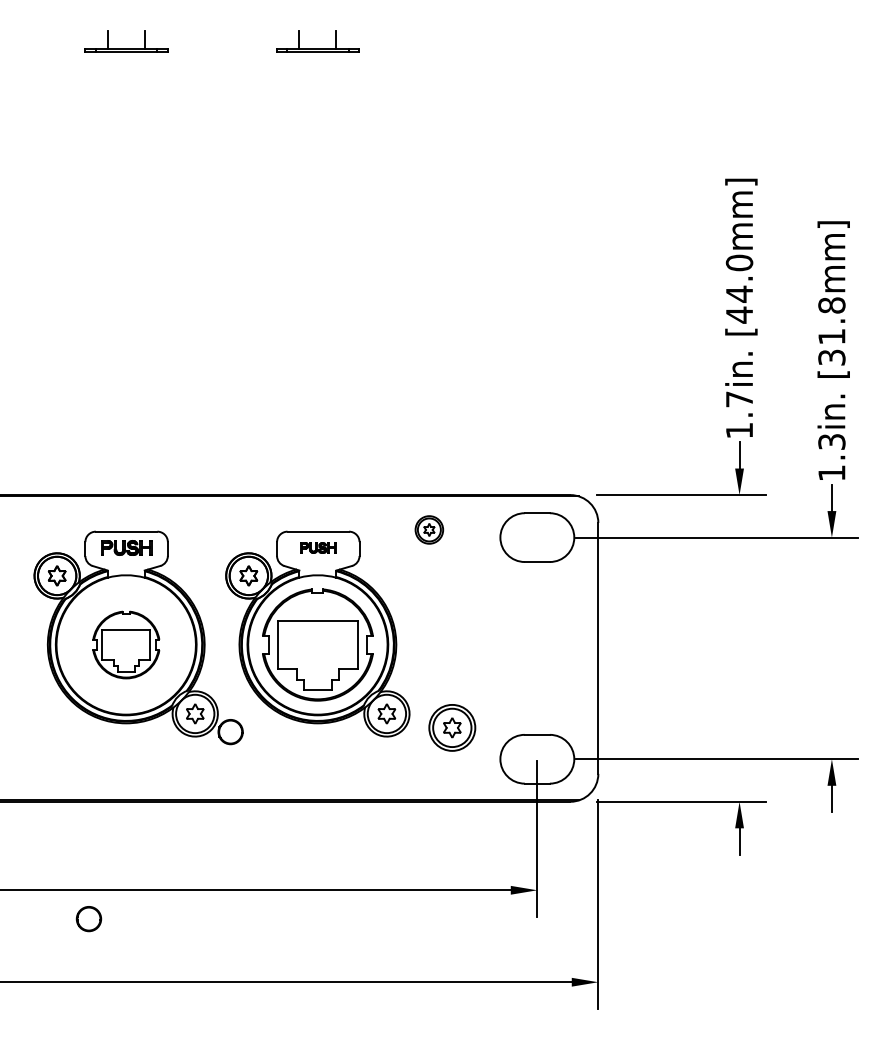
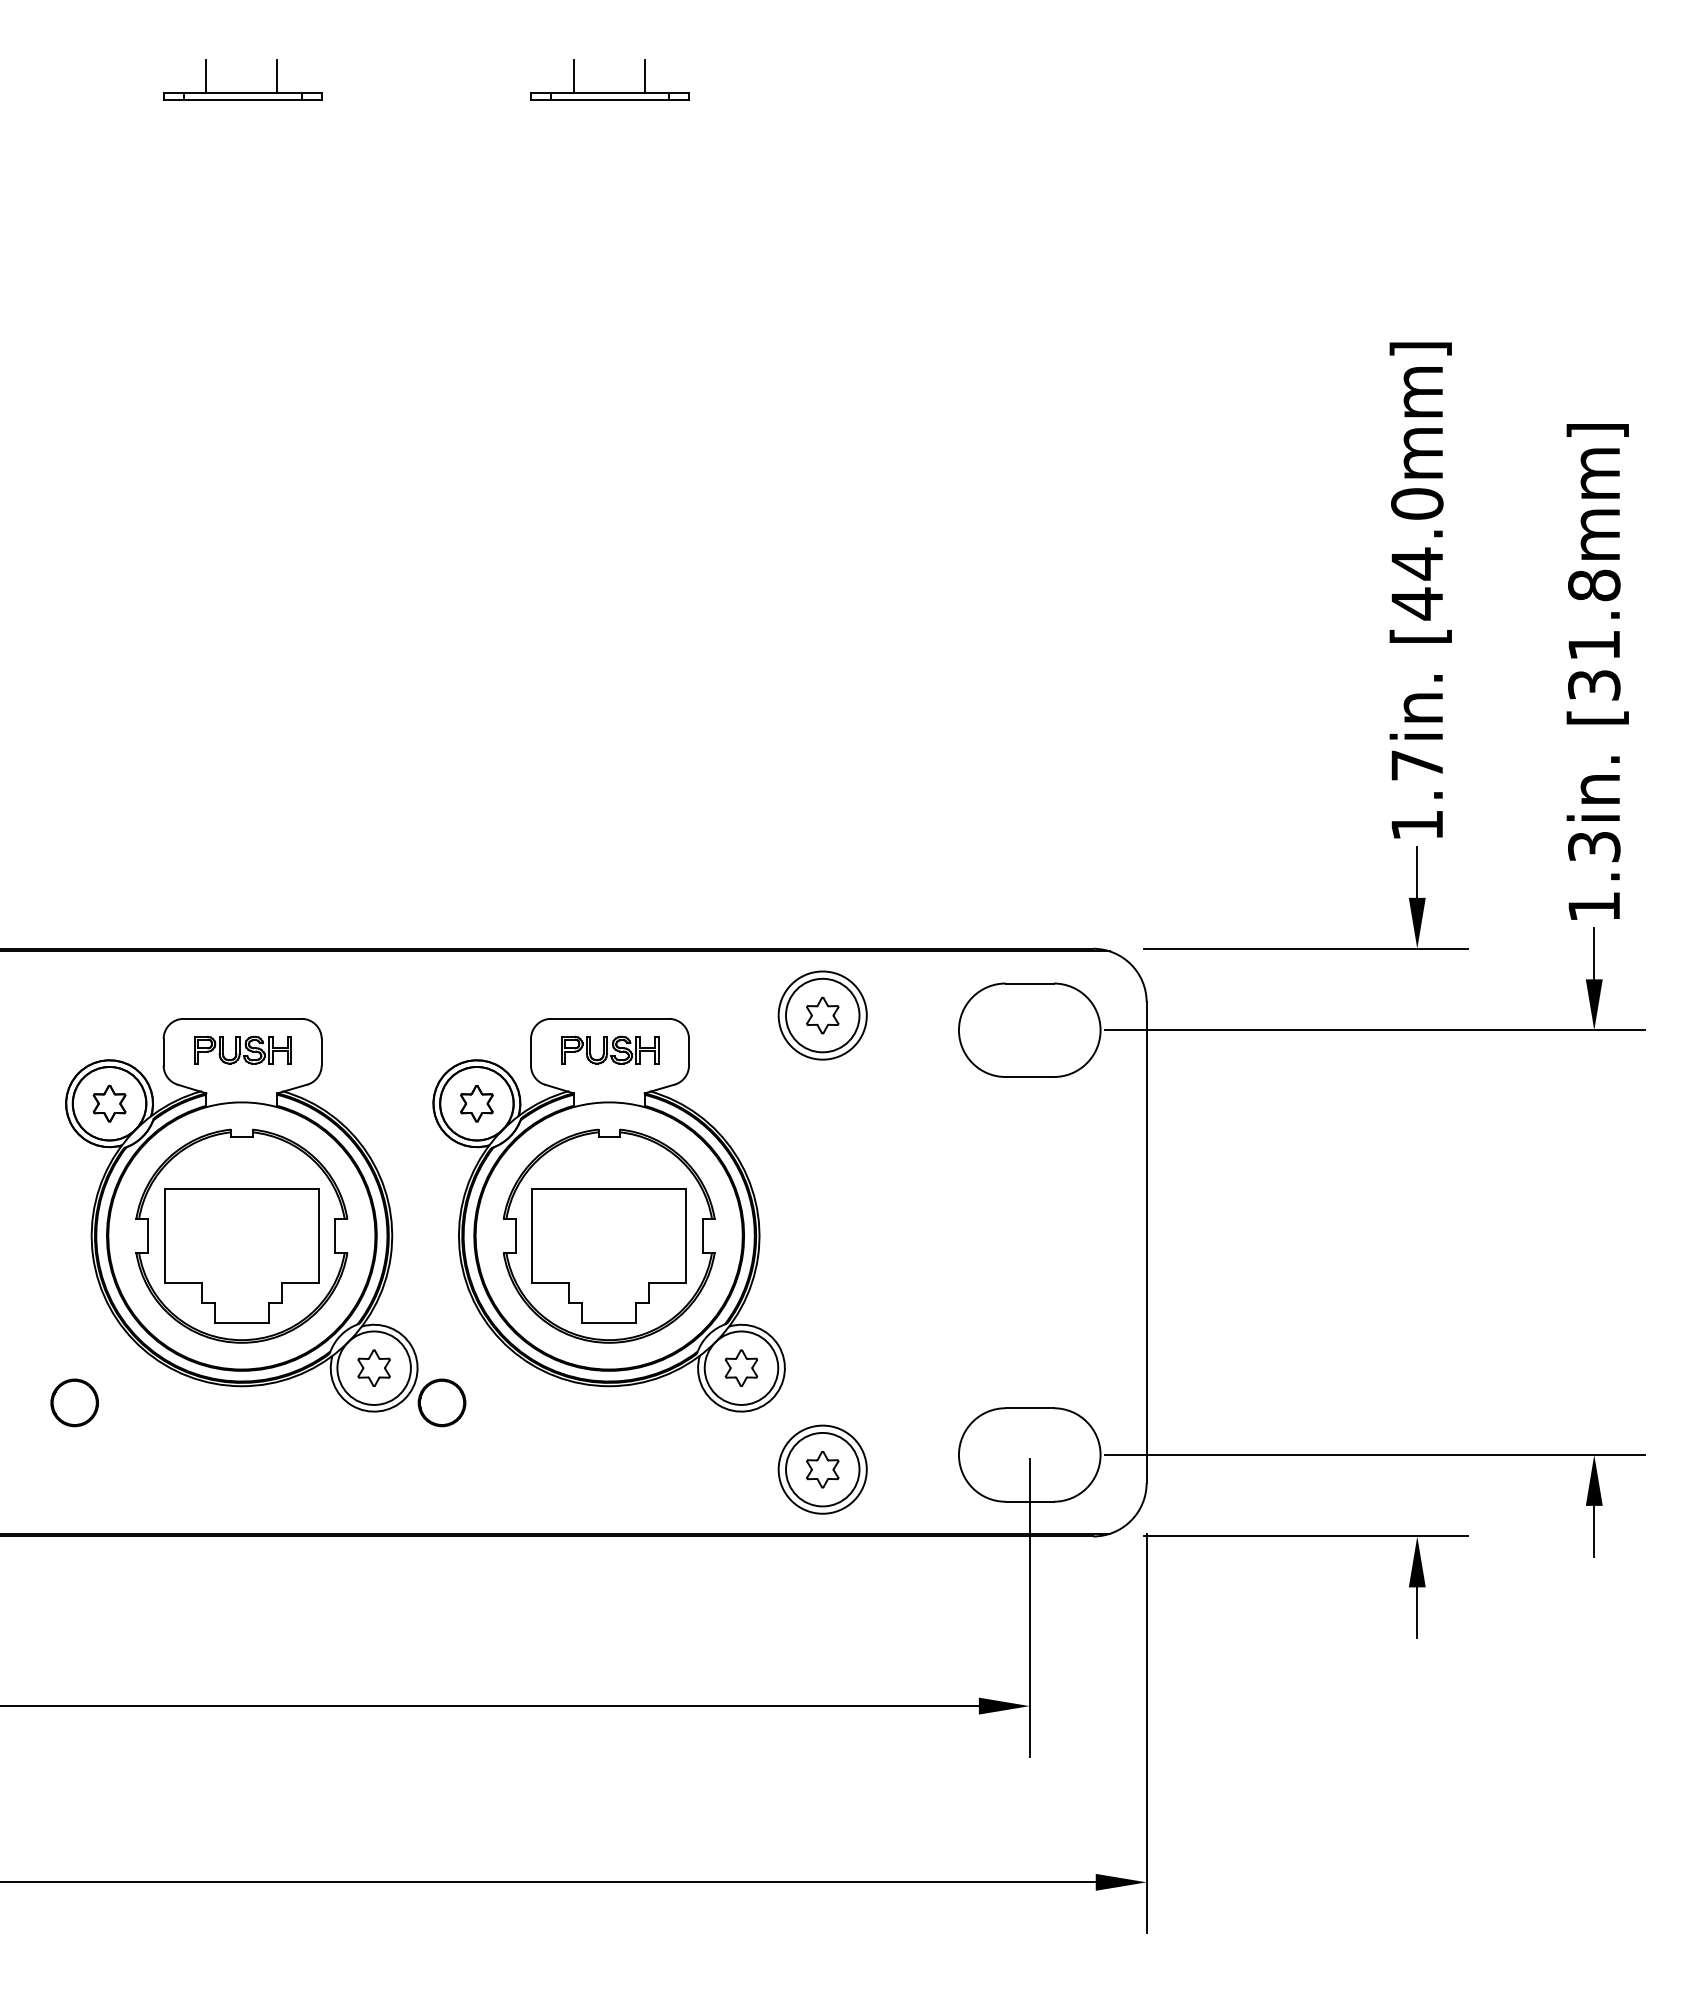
part: (429, 529) -> (823, 1014), size x1.67
part: (318, 547) -> (610, 1049), size x1.43
part: (126, 644) -> (242, 1235), size x1.67
part: (452, 727) -> (823, 1468), moved
part: (88, 919) -> (73, 1403), moved

